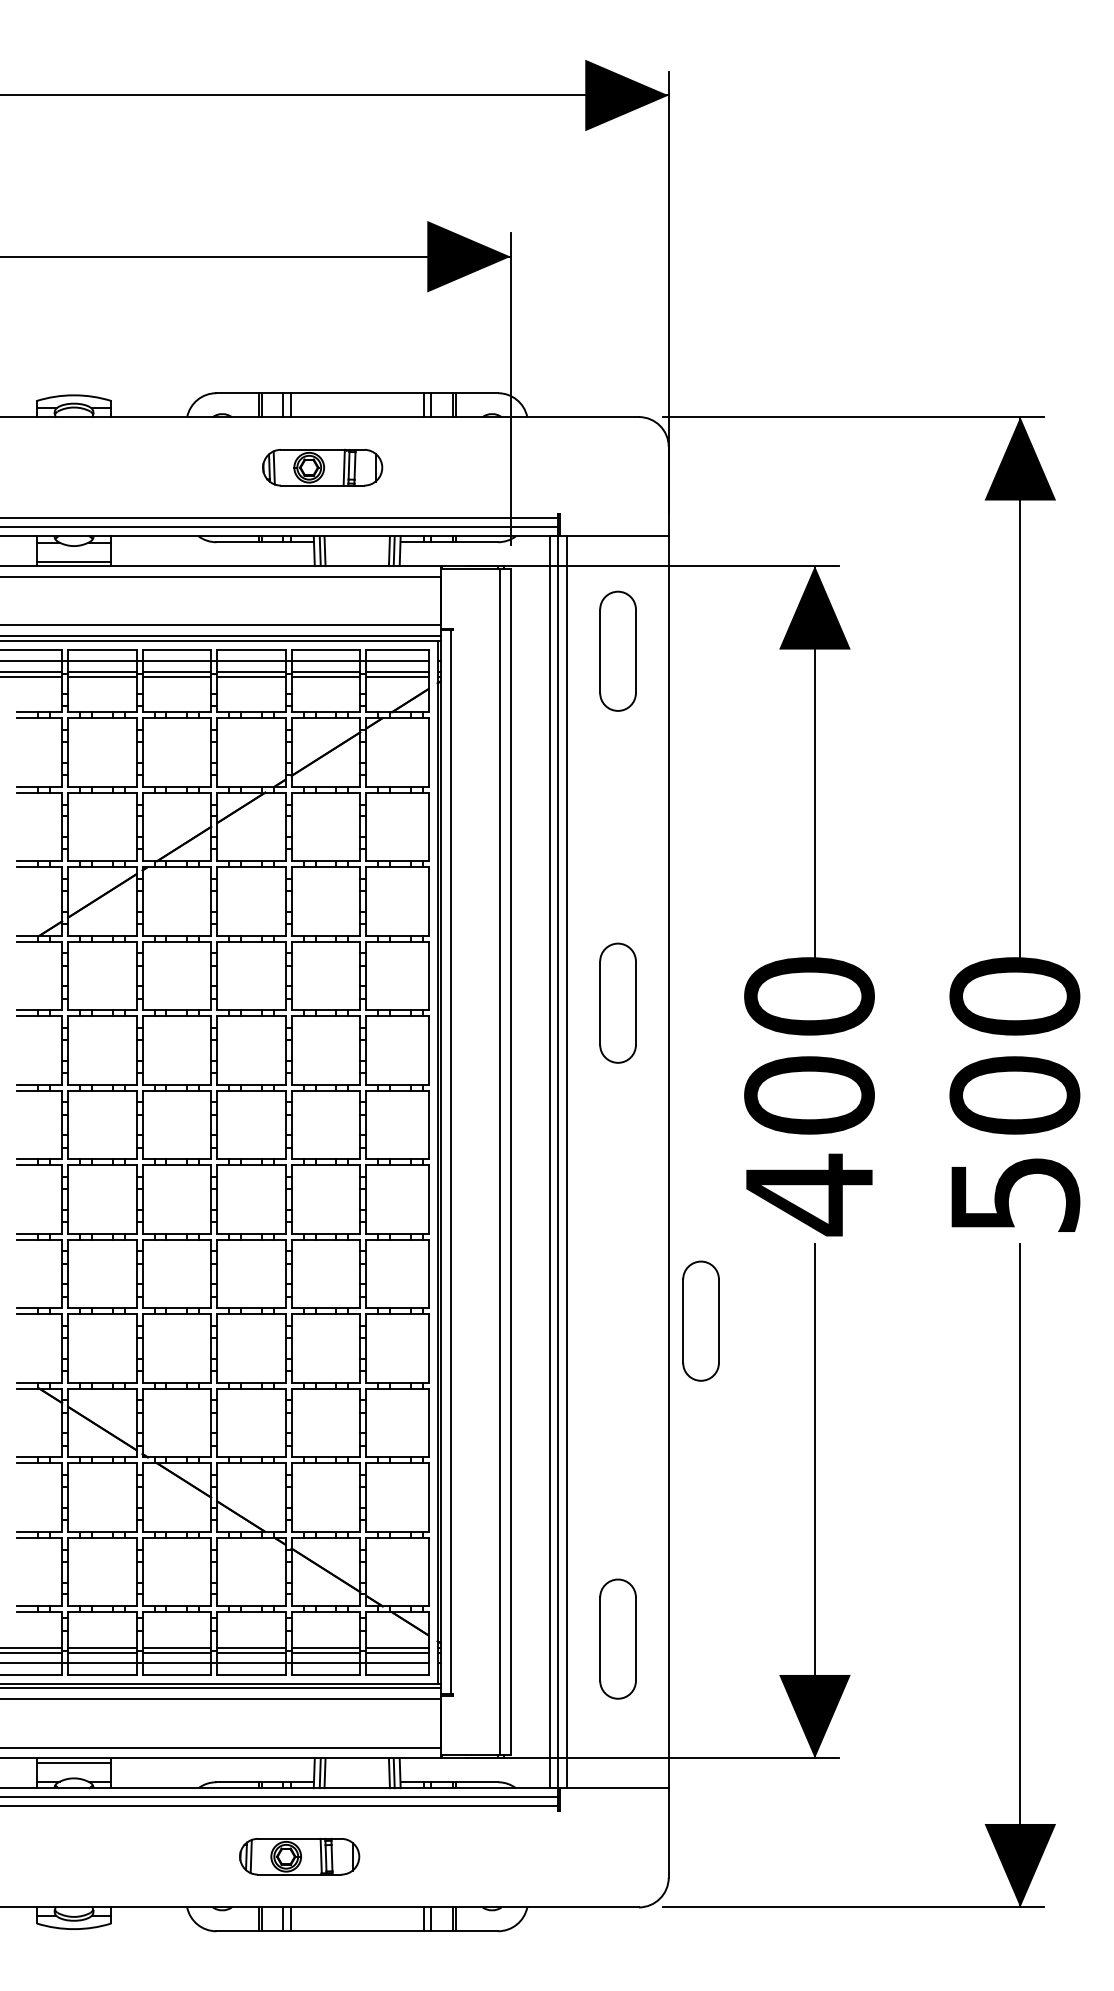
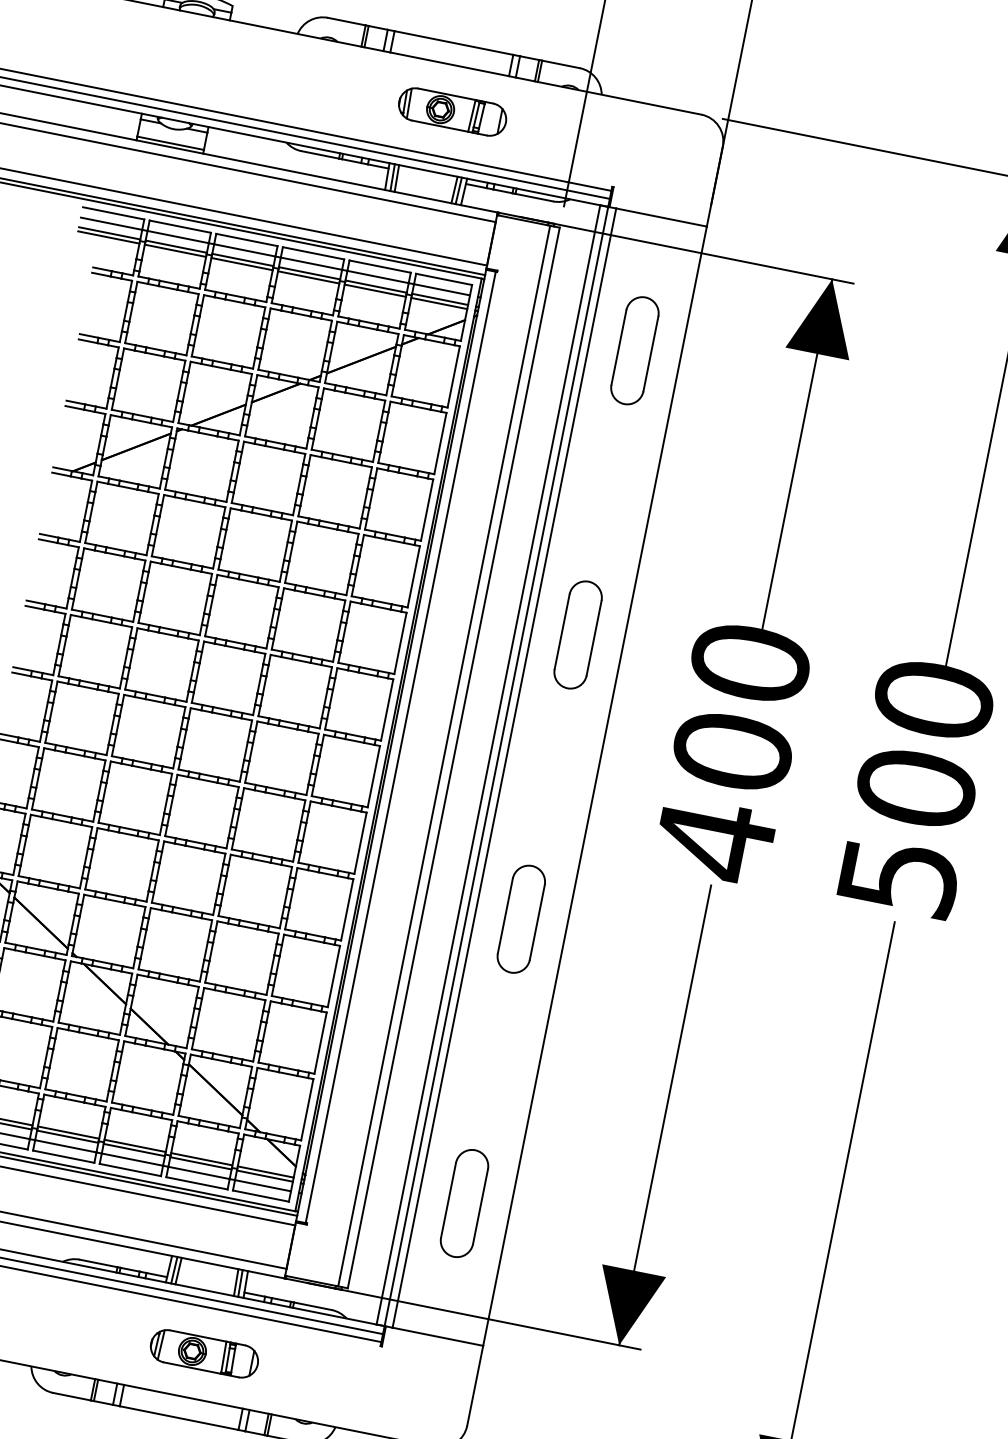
part: (322, 467) -> (452, 111), moved
part: (617, 650) -> (634, 349), moved
part: (700, 1320) -> (520, 918), moved
part: (299, 1856) -> (204, 1353), moved

